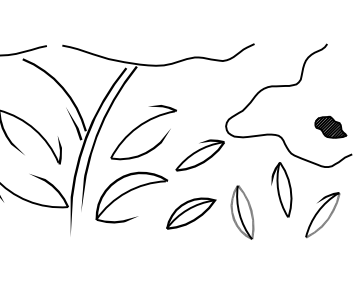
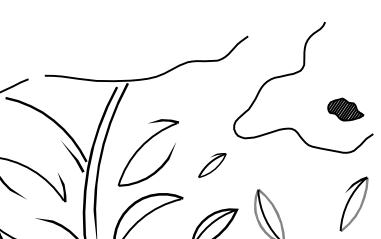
part: (199, 155) -> (211, 165), size x0.6
part: (281, 189) -> (305, 185), removed

